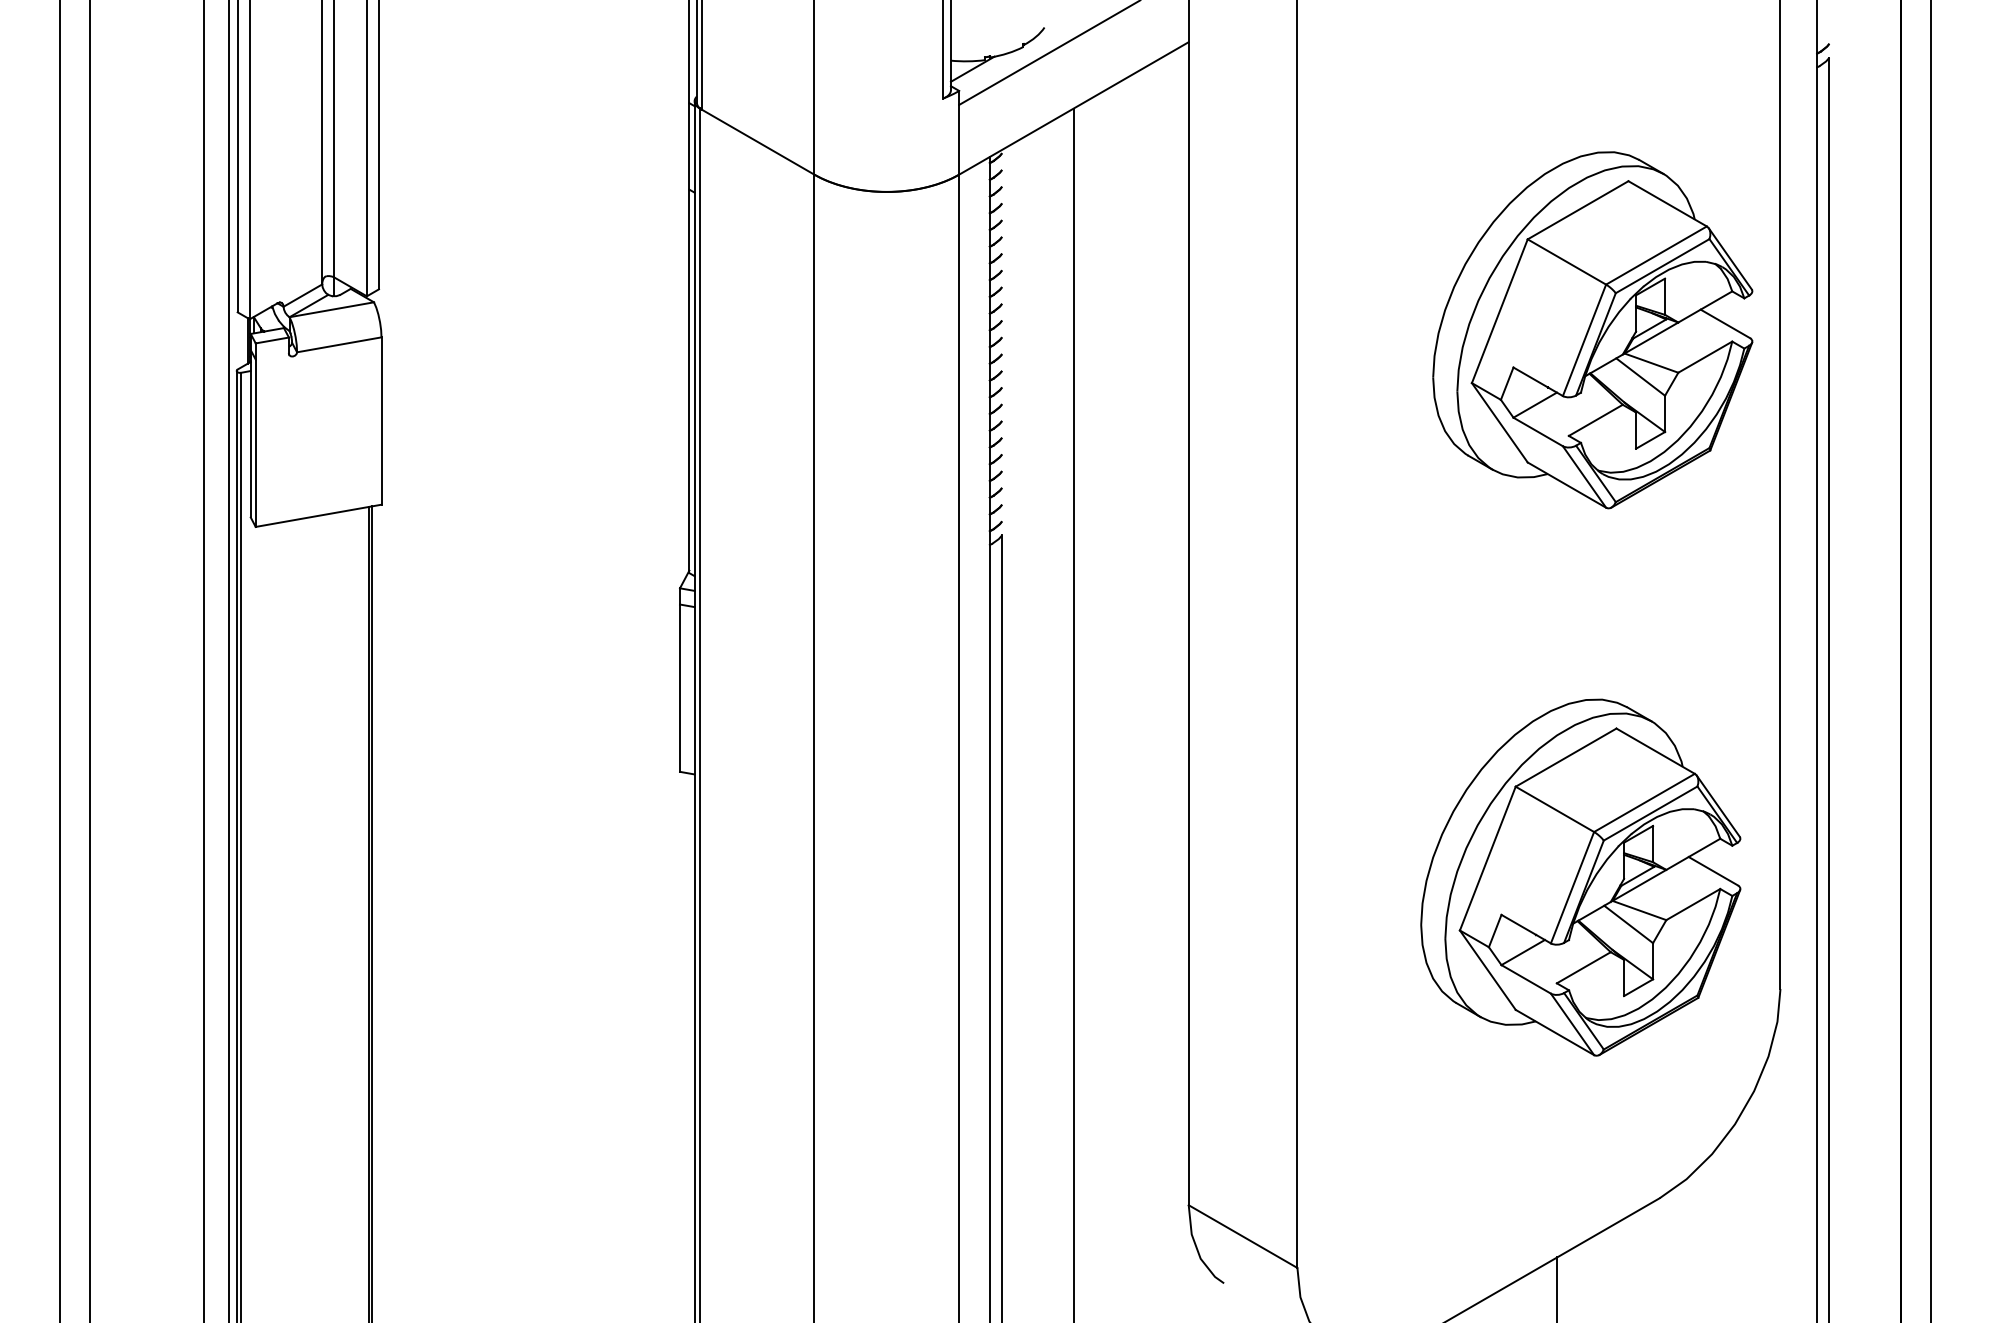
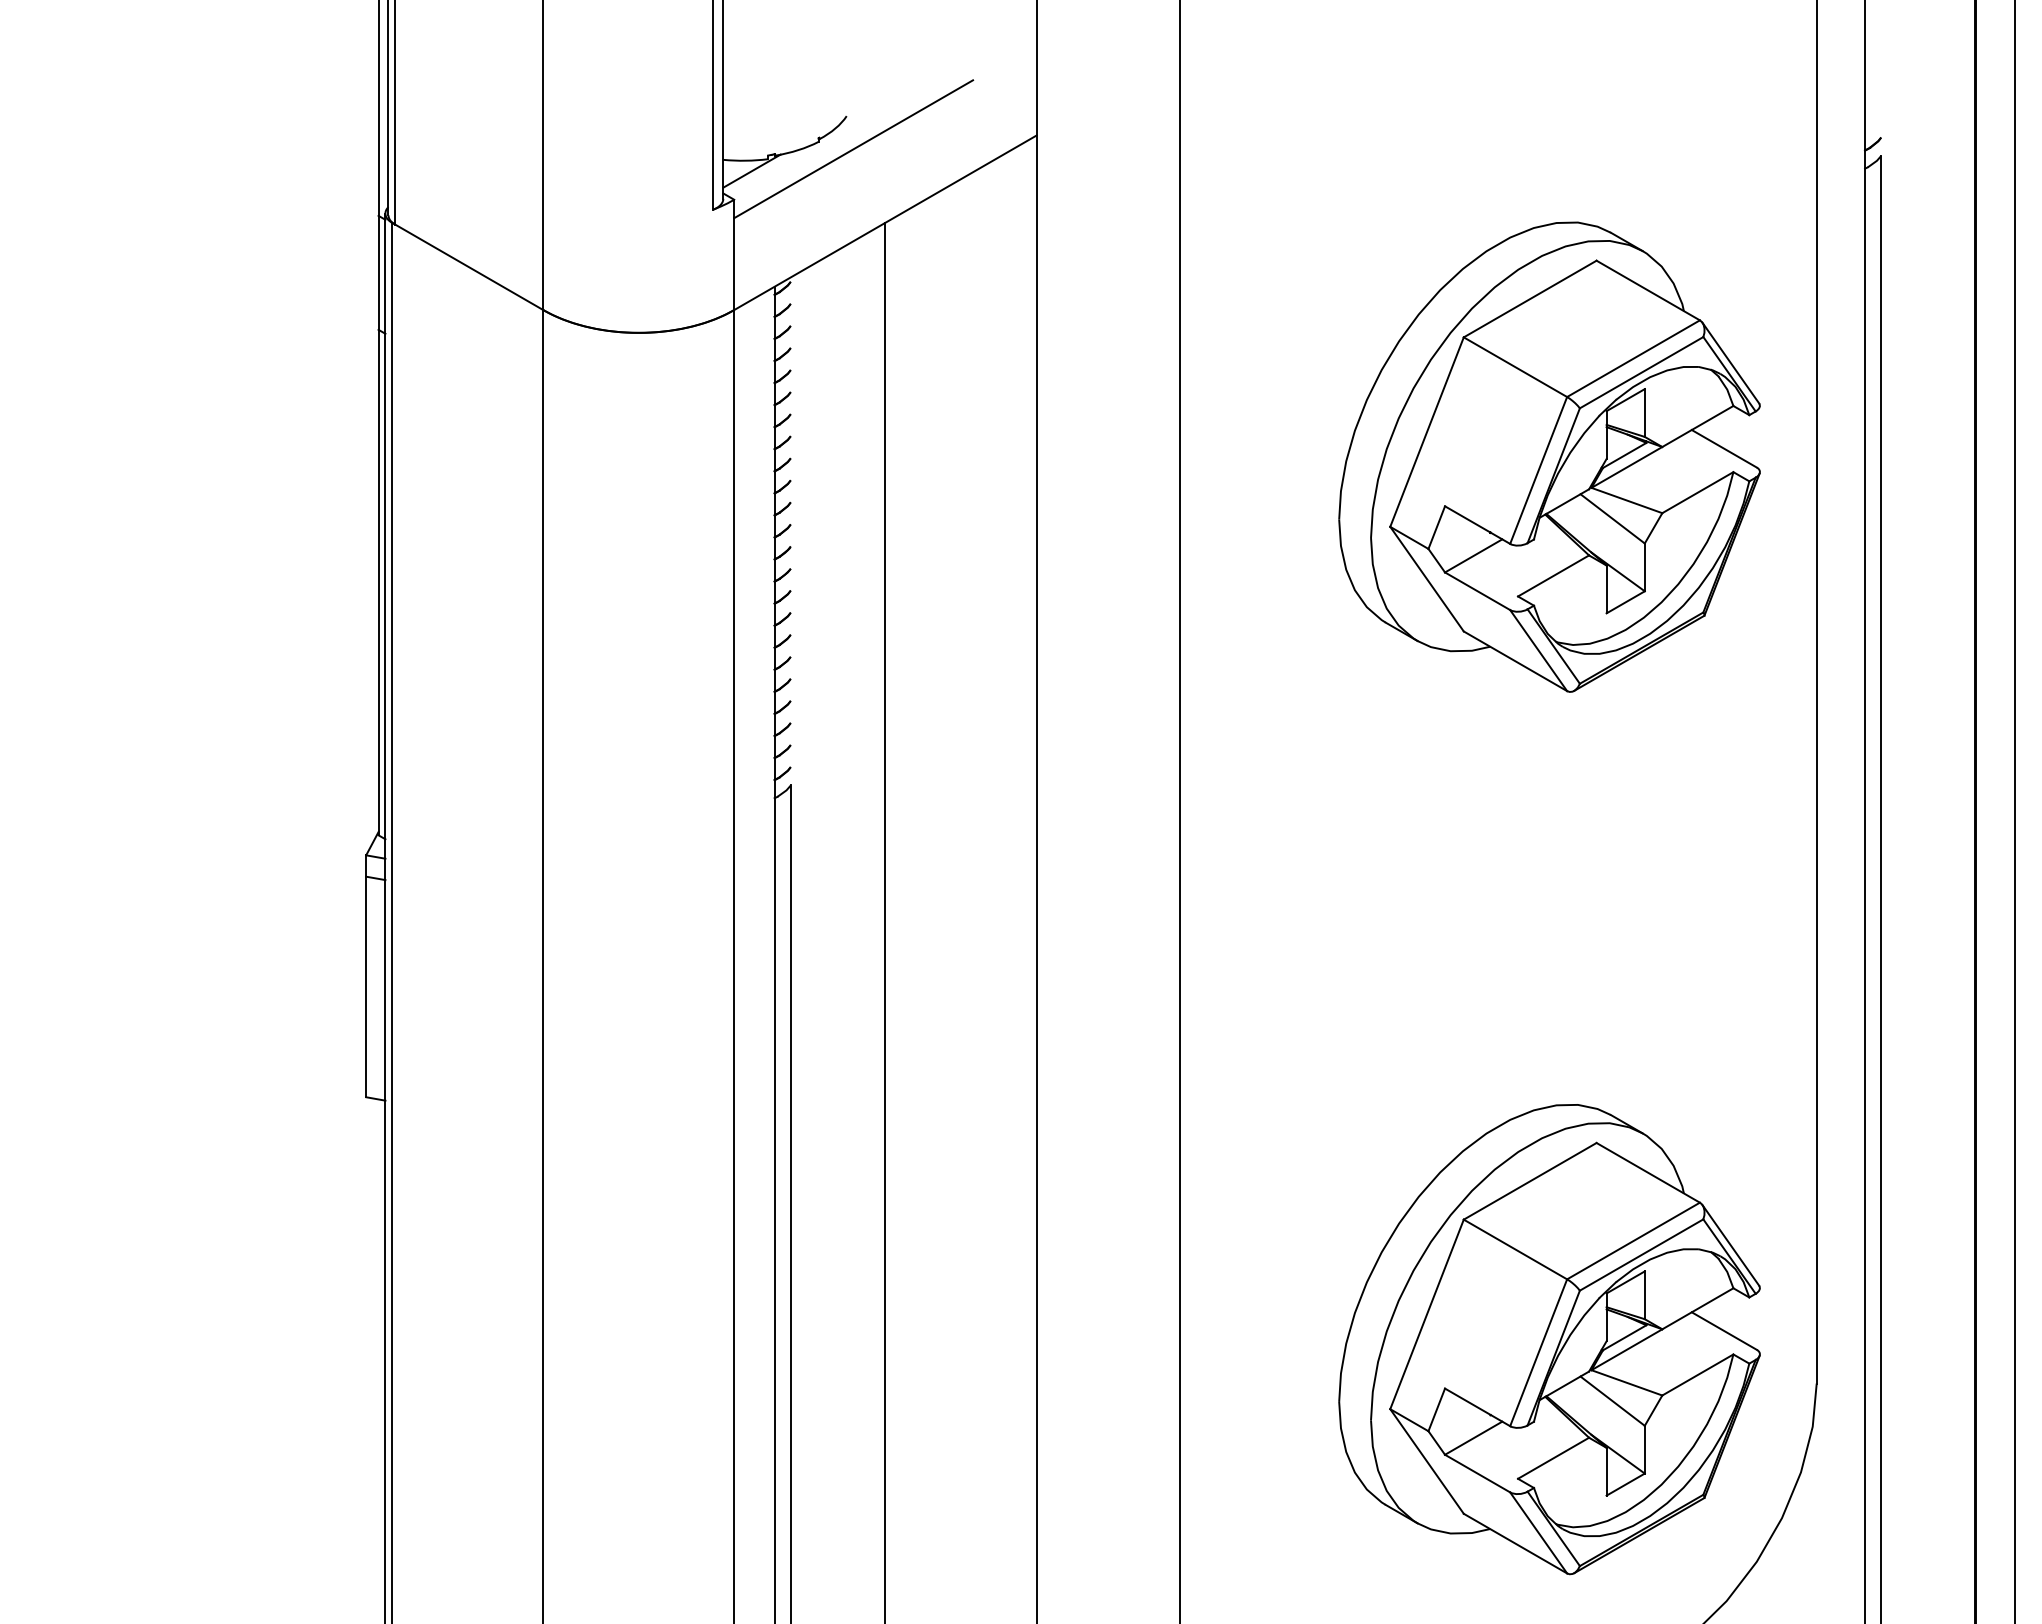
part: (1592, 330) -> (1549, 457), moved
part: (1580, 877) -> (1549, 1339), moved

